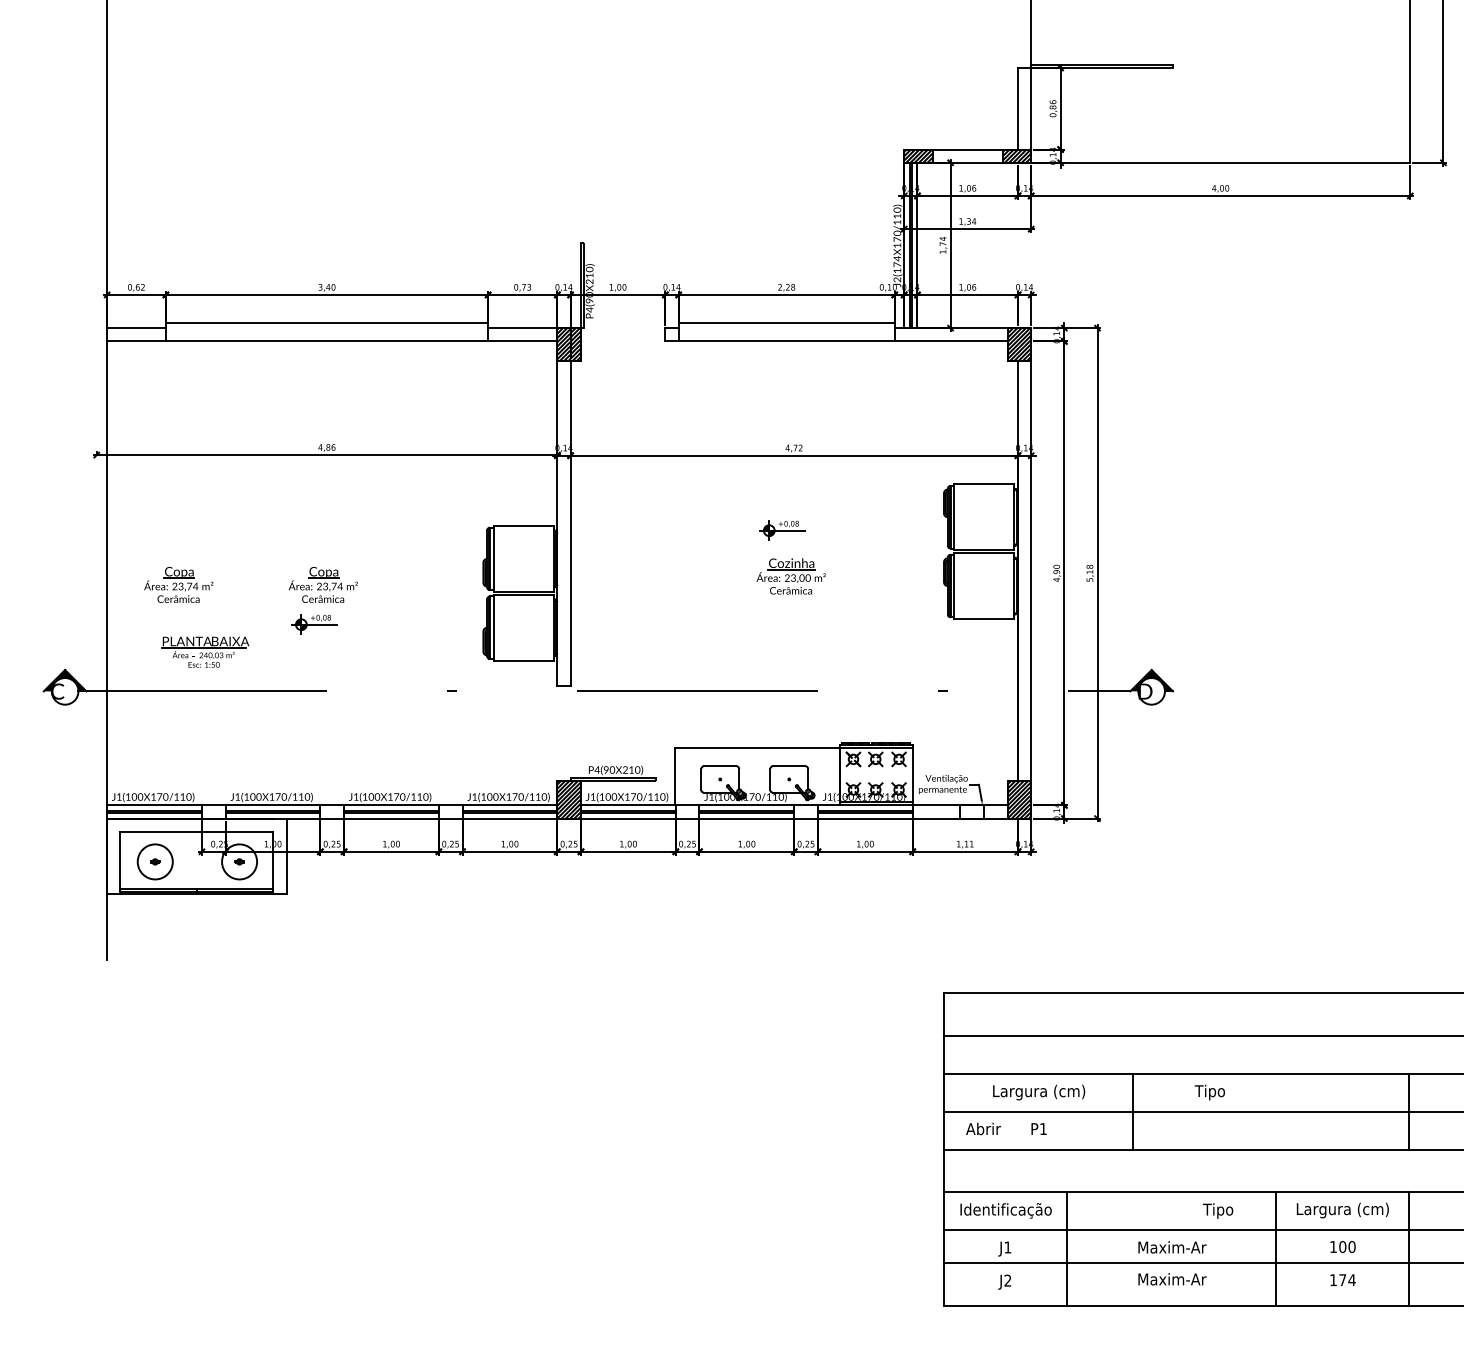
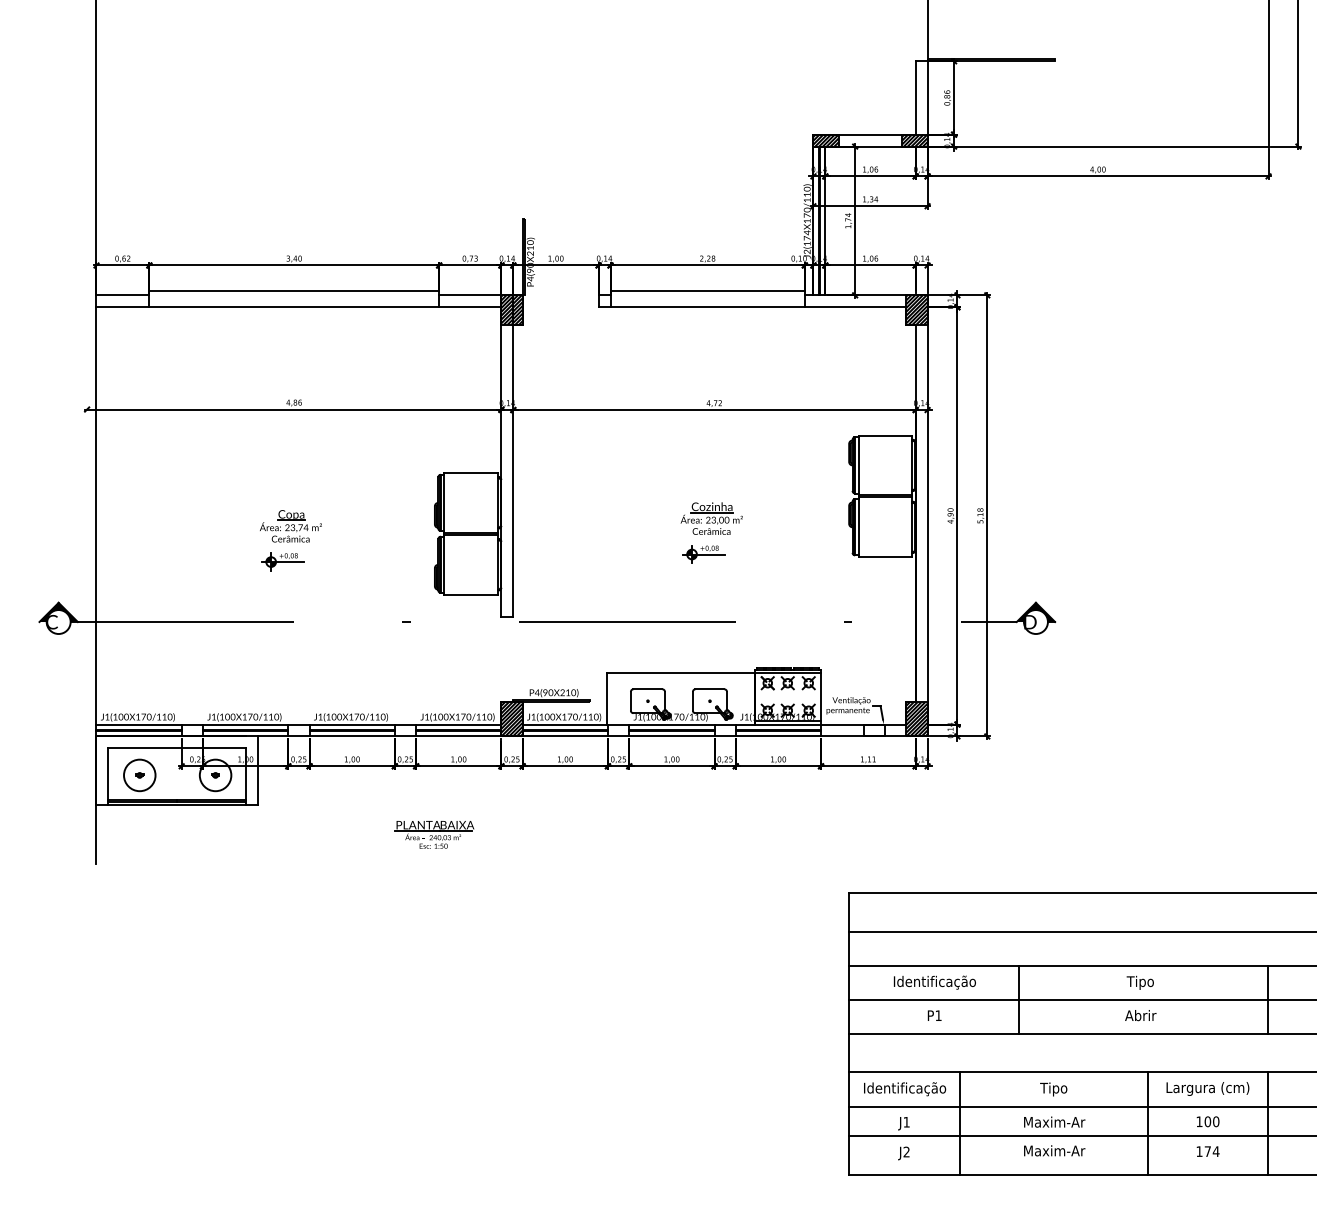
part: (782, 530) -> (703, 554), moved
part: (178, 585) -> (160, 526), removed
part: (205, 651) -> (434, 834), moved
text: (1038, 1092) -> (934, 982), Largura (cm) -> Identificação
text: (1208, 1092) -> (1139, 982), moved
text: (983, 1128) -> (1140, 1015), moved
text: (1217, 1211) -> (1053, 1089), moved

